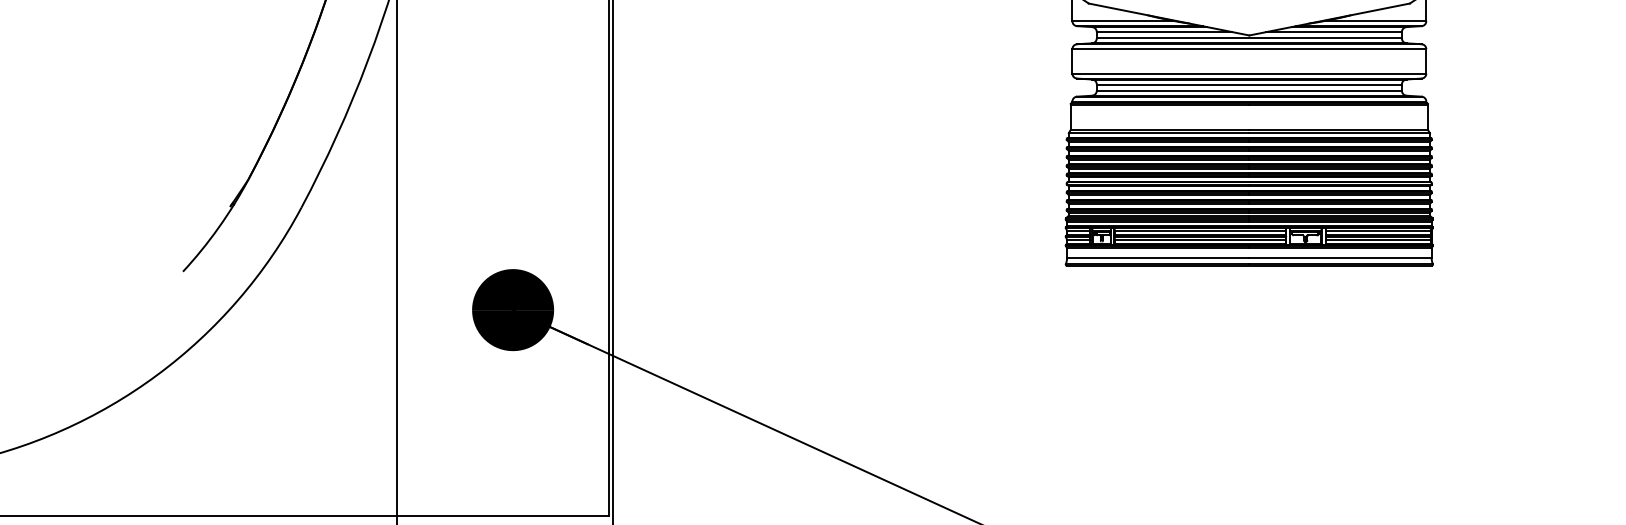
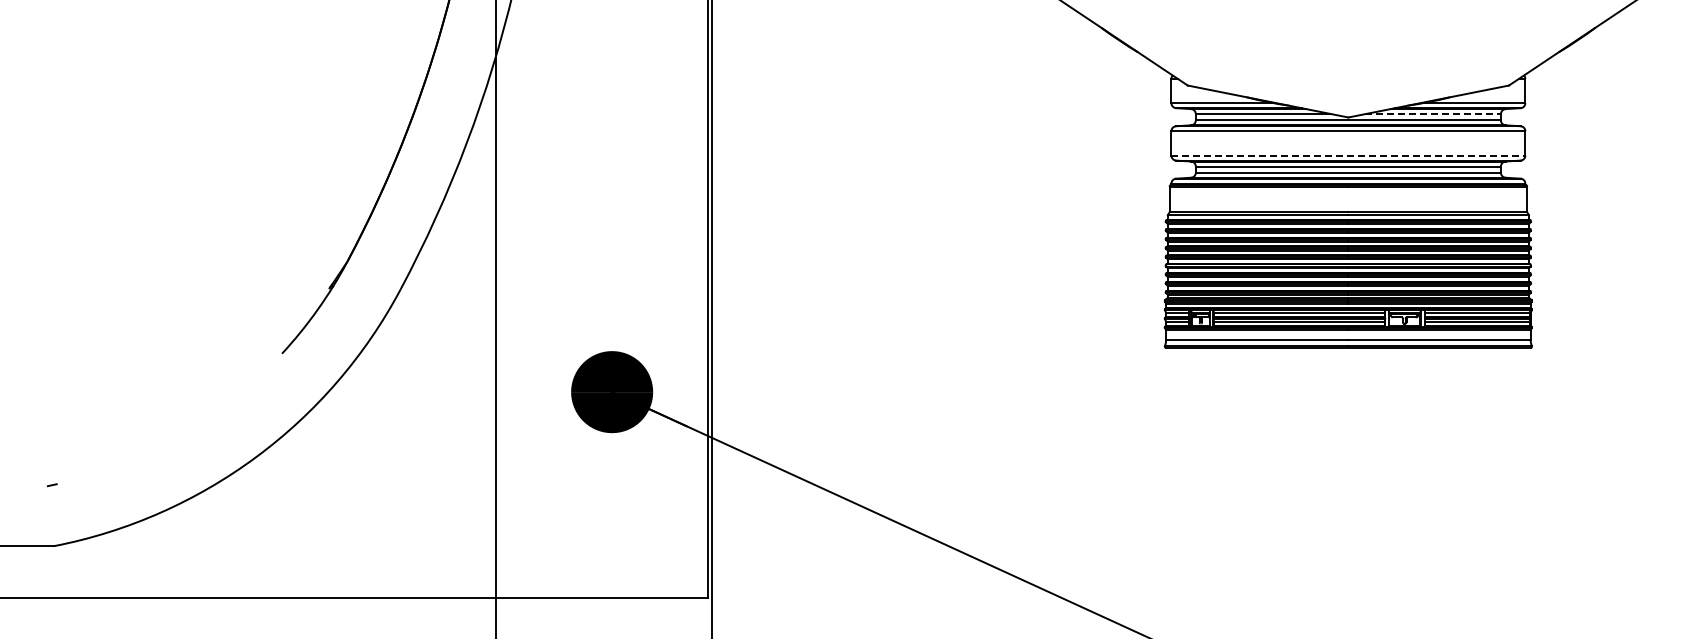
line: (1334, 32) -> (1433, 114), solid -> dashed
line: (1249, 73) -> (1348, 155), solid -> dashed

